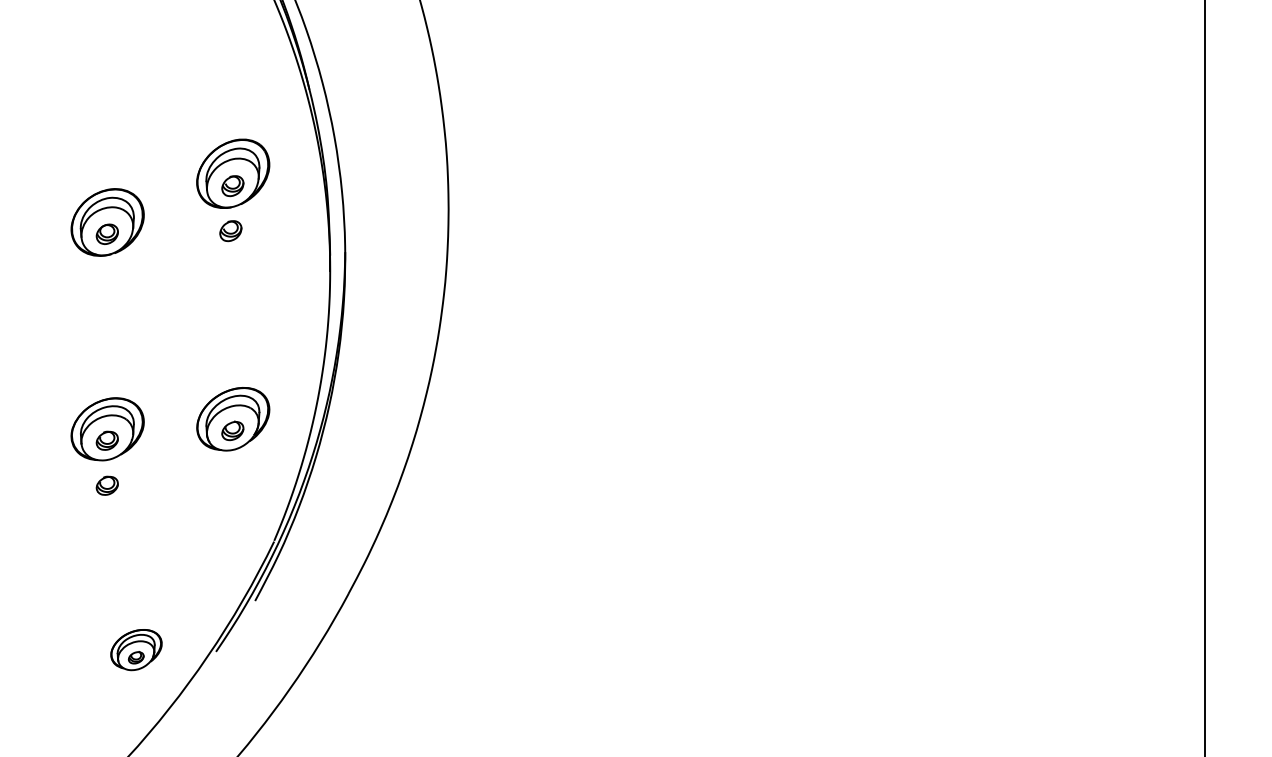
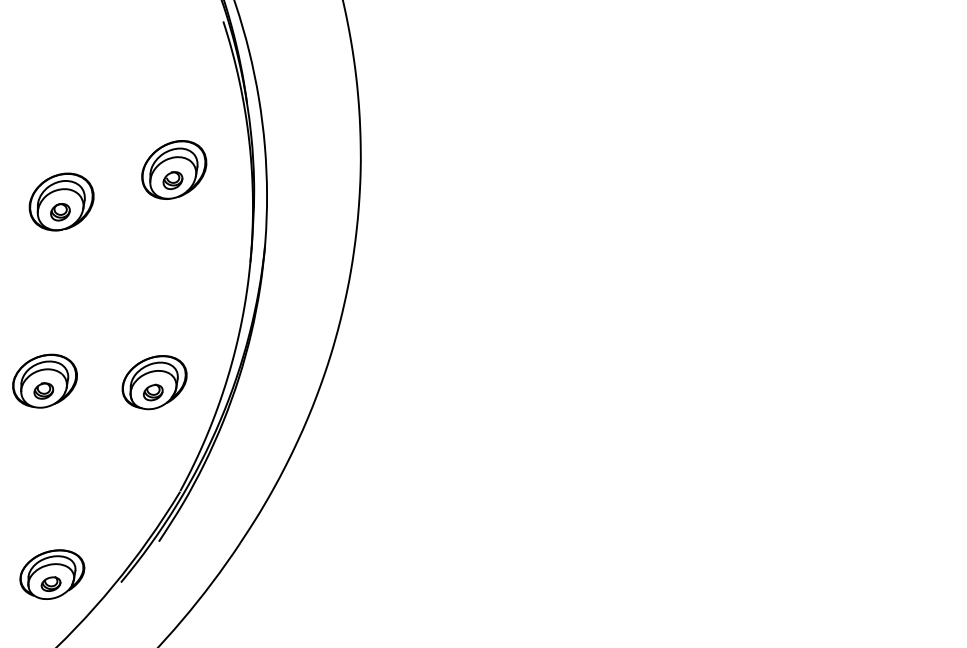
part: (230, 231) -> (167, 219), removed
part: (106, 485) -> (39, 429), removed
part: (136, 649) -> (52, 574), size x1.43

